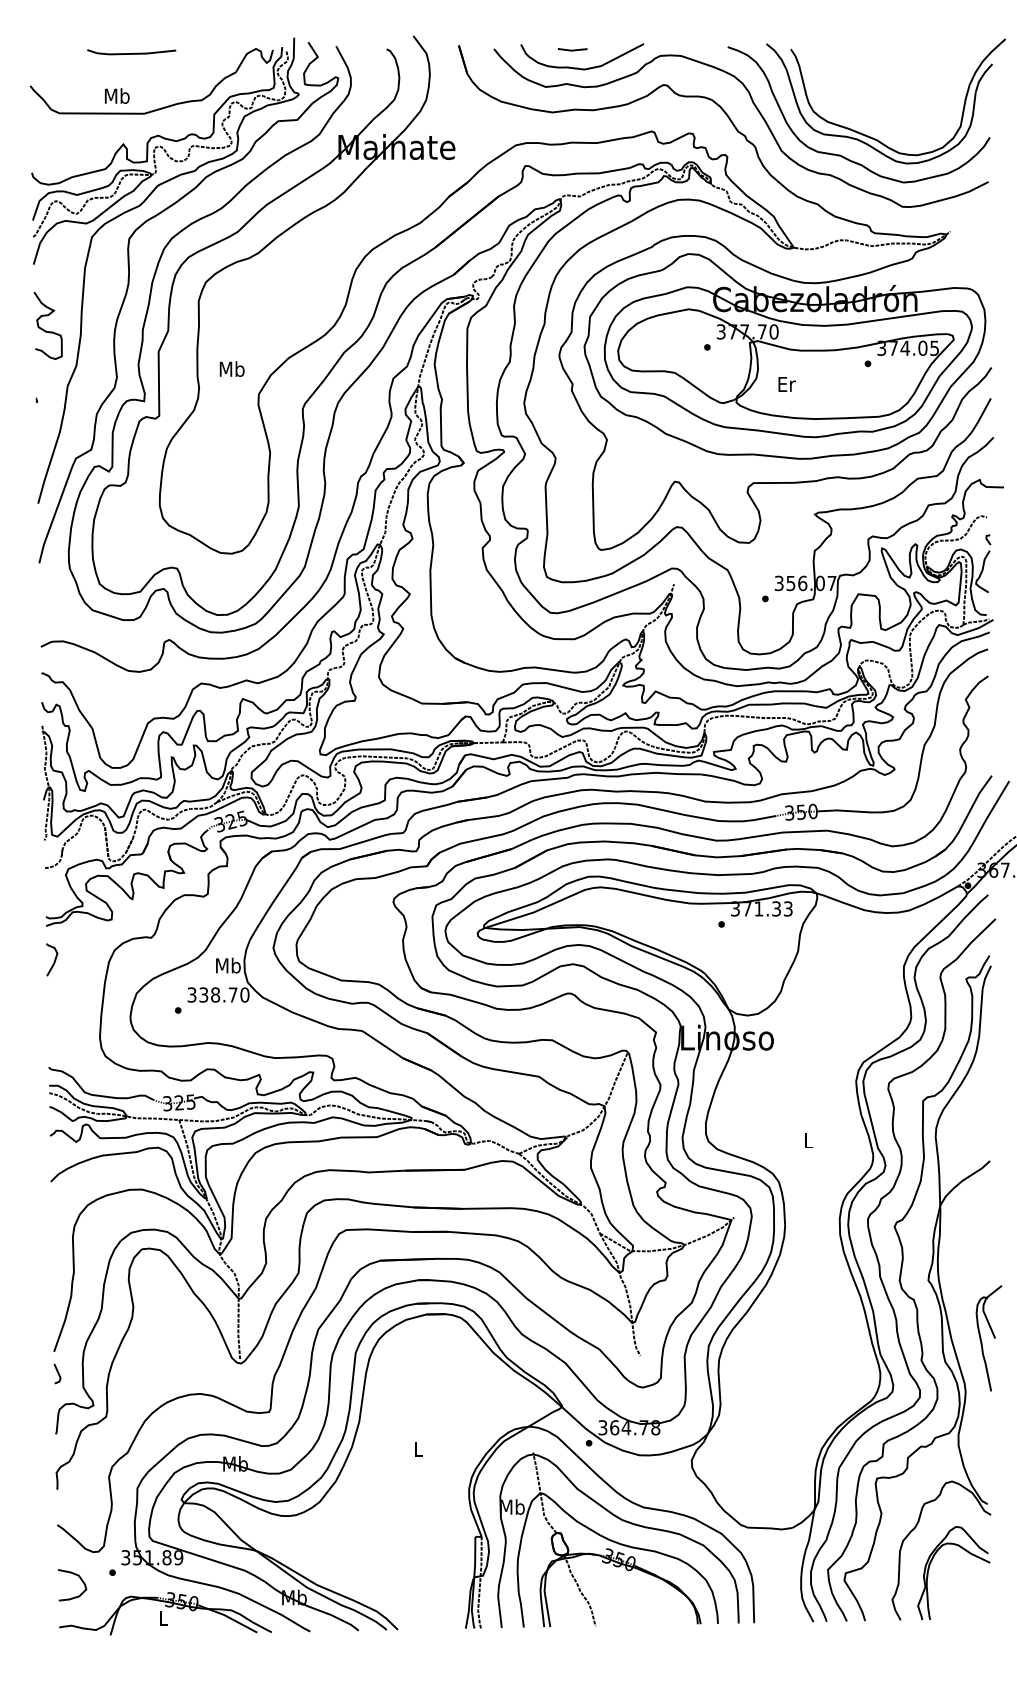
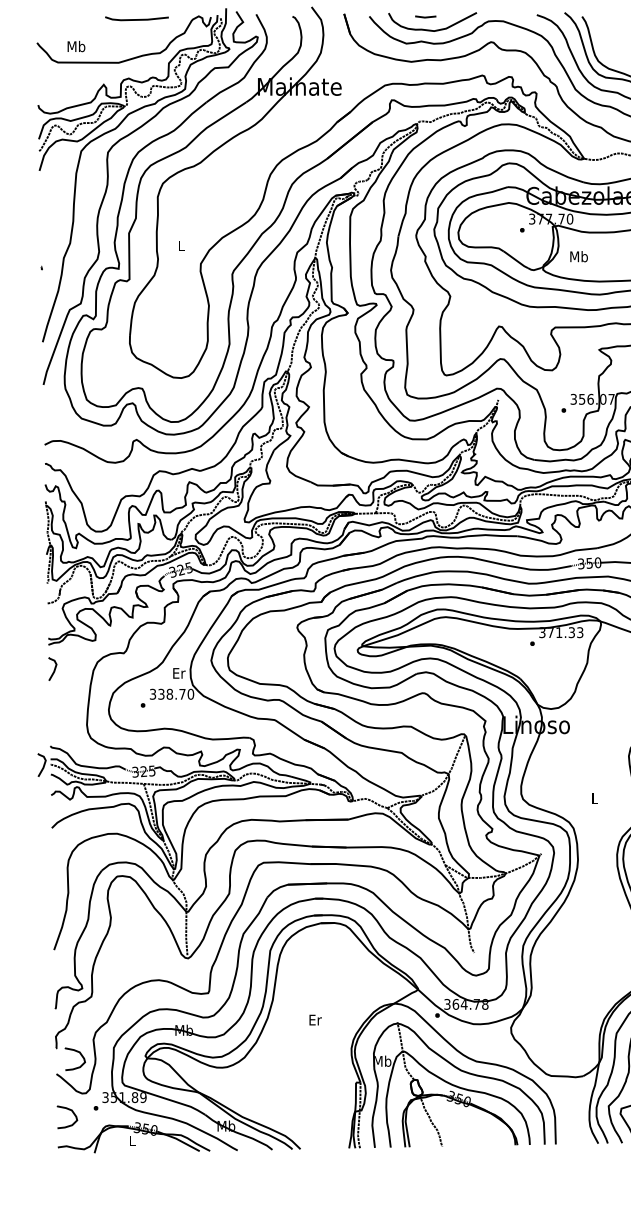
line: (131, 53) -> (136, 19), moved
text: (117, 95) -> (76, 46), moved
curve: (44, 329) -> (47, 217), removed
text: (231, 368) -> (181, 245), Mb -> L
text: (786, 384) -> (578, 256), Er -> Mb
text: (228, 965) -> (179, 673), Mb -> Er
curve: (39, 1093) -> (43, 764), added
line: (57, 1373) -> (56, 965), removed
text: (418, 1449) -> (315, 1020), L -> Er
curve: (92, 1500) -> (81, 1056), added

